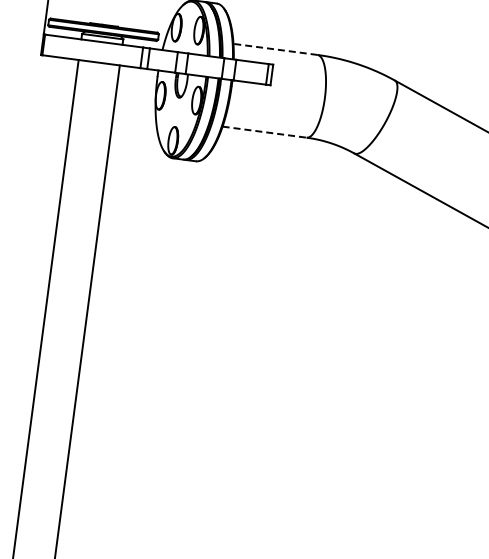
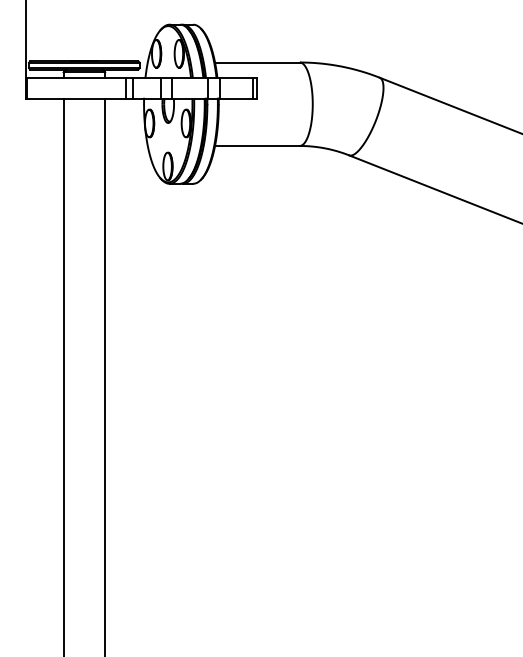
line: (274, 49) -> (256, 62), dashed -> solid
line: (264, 131) -> (257, 145), dashed -> solid

